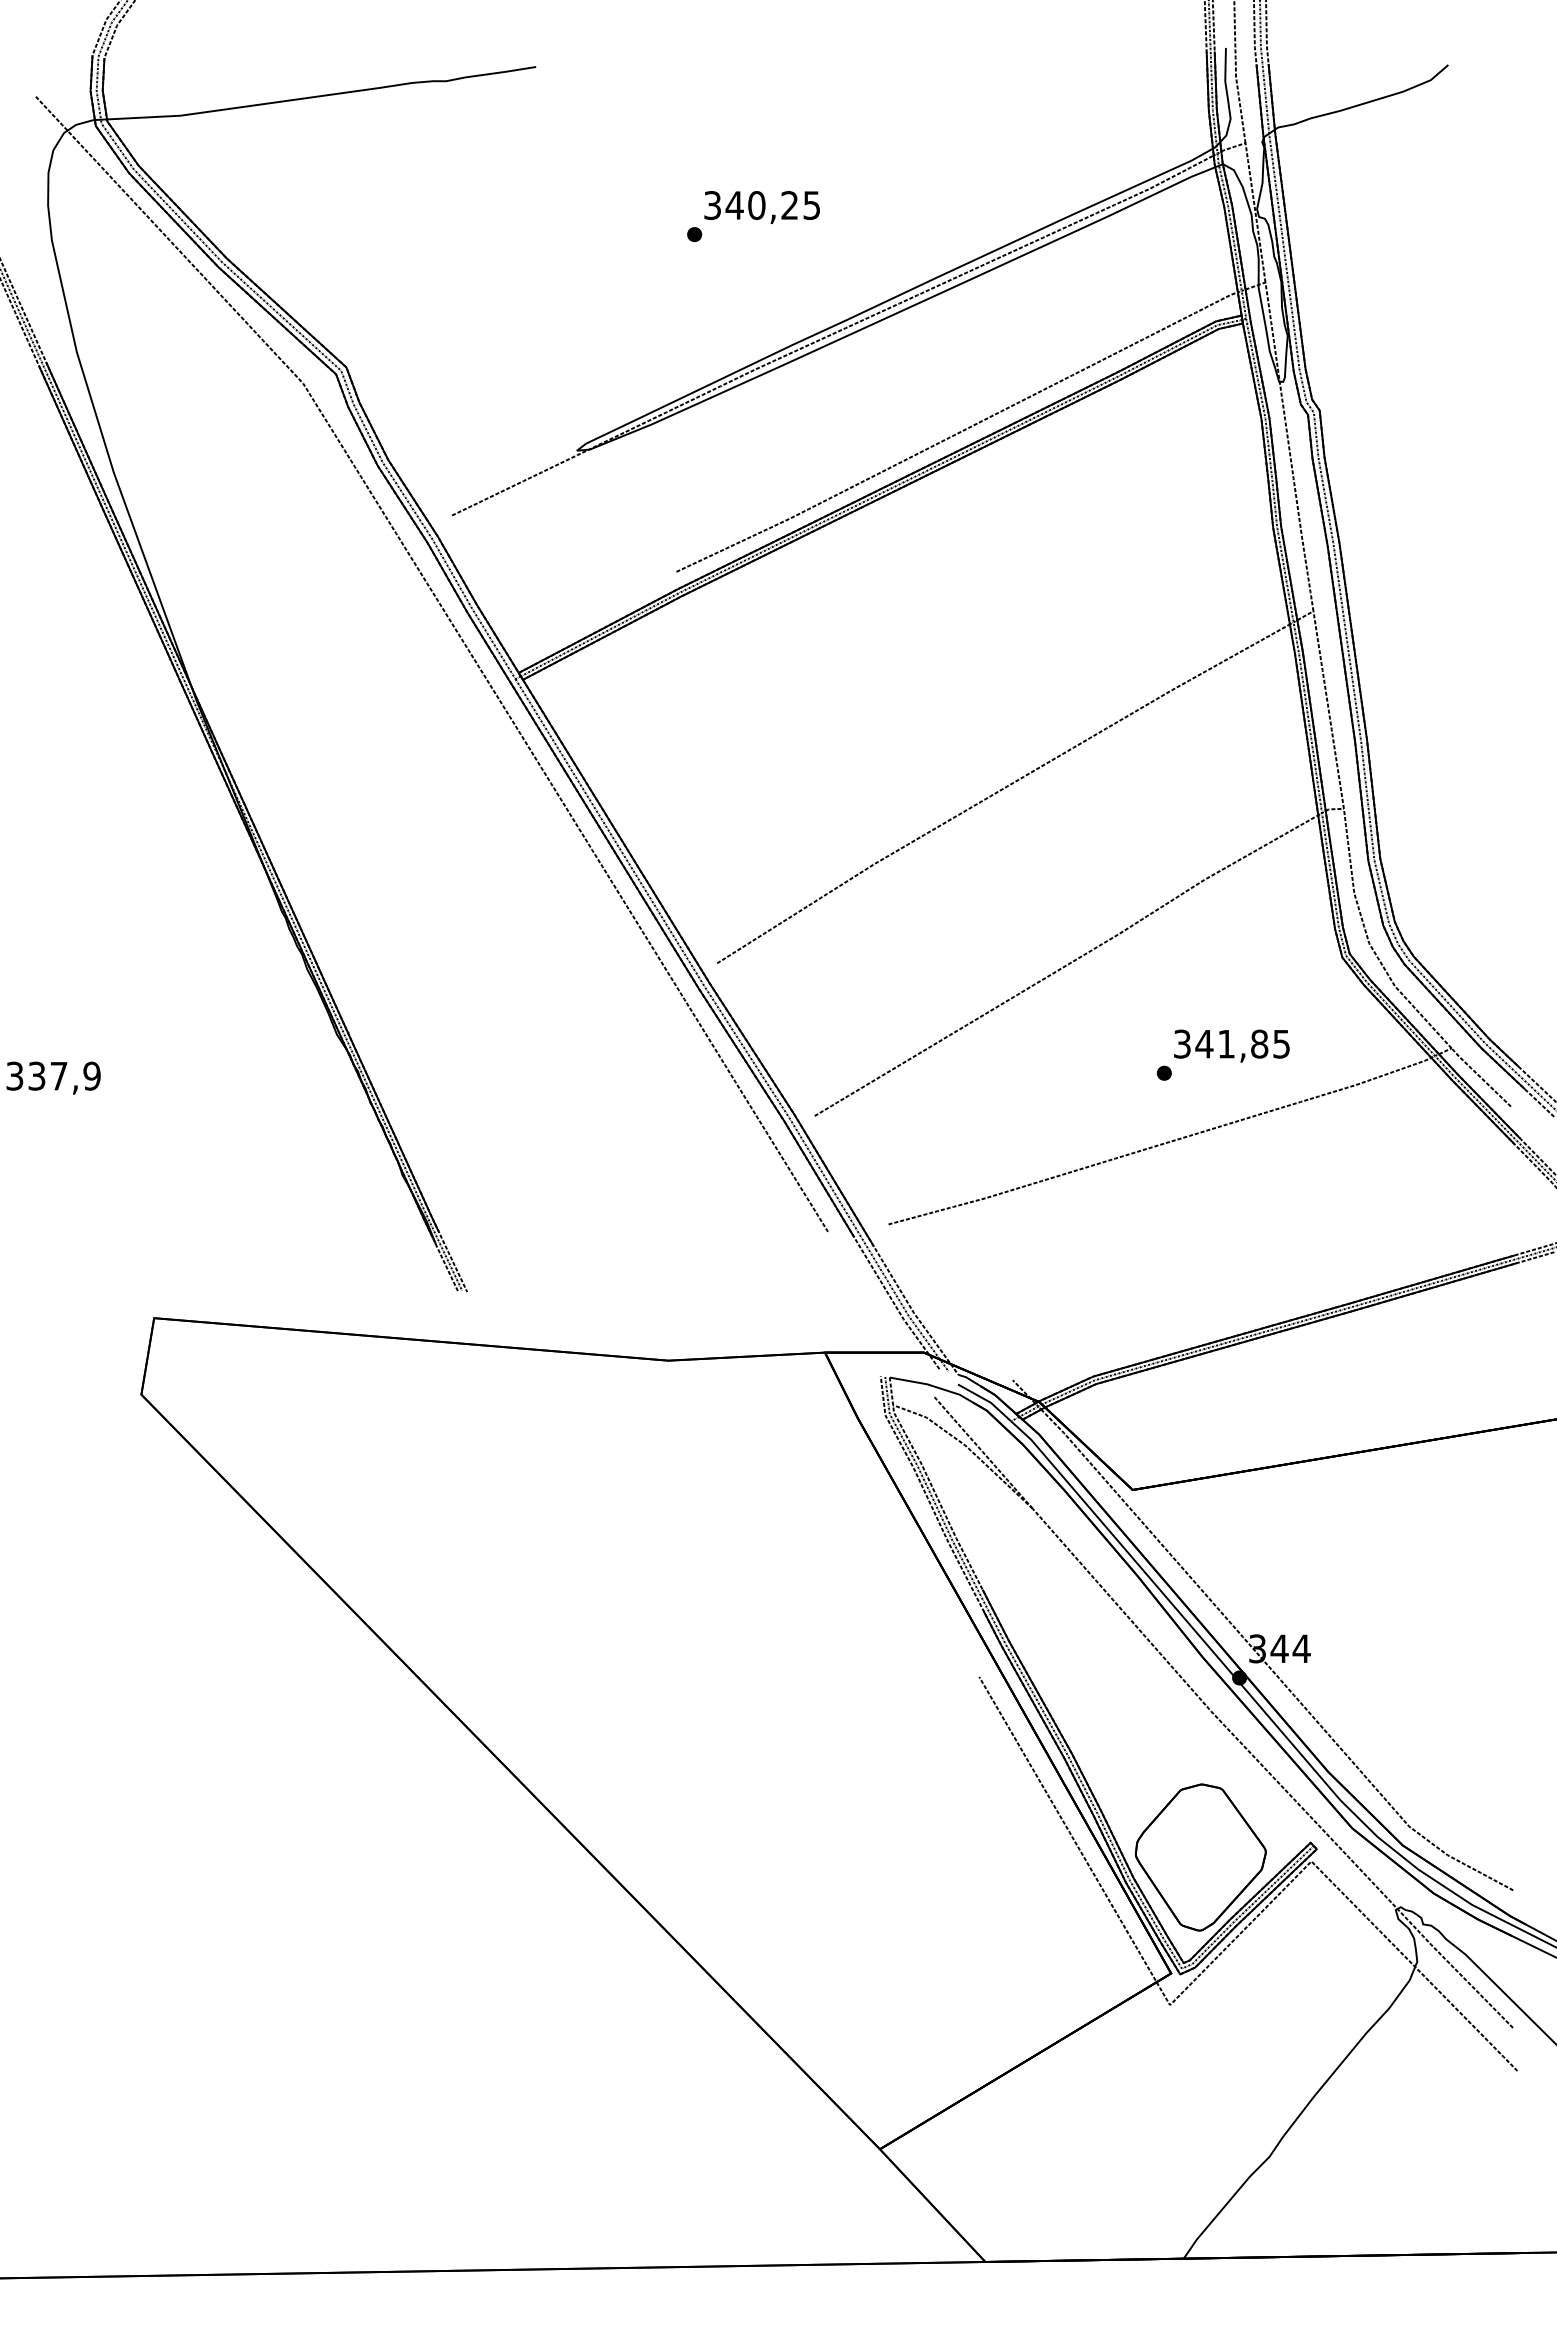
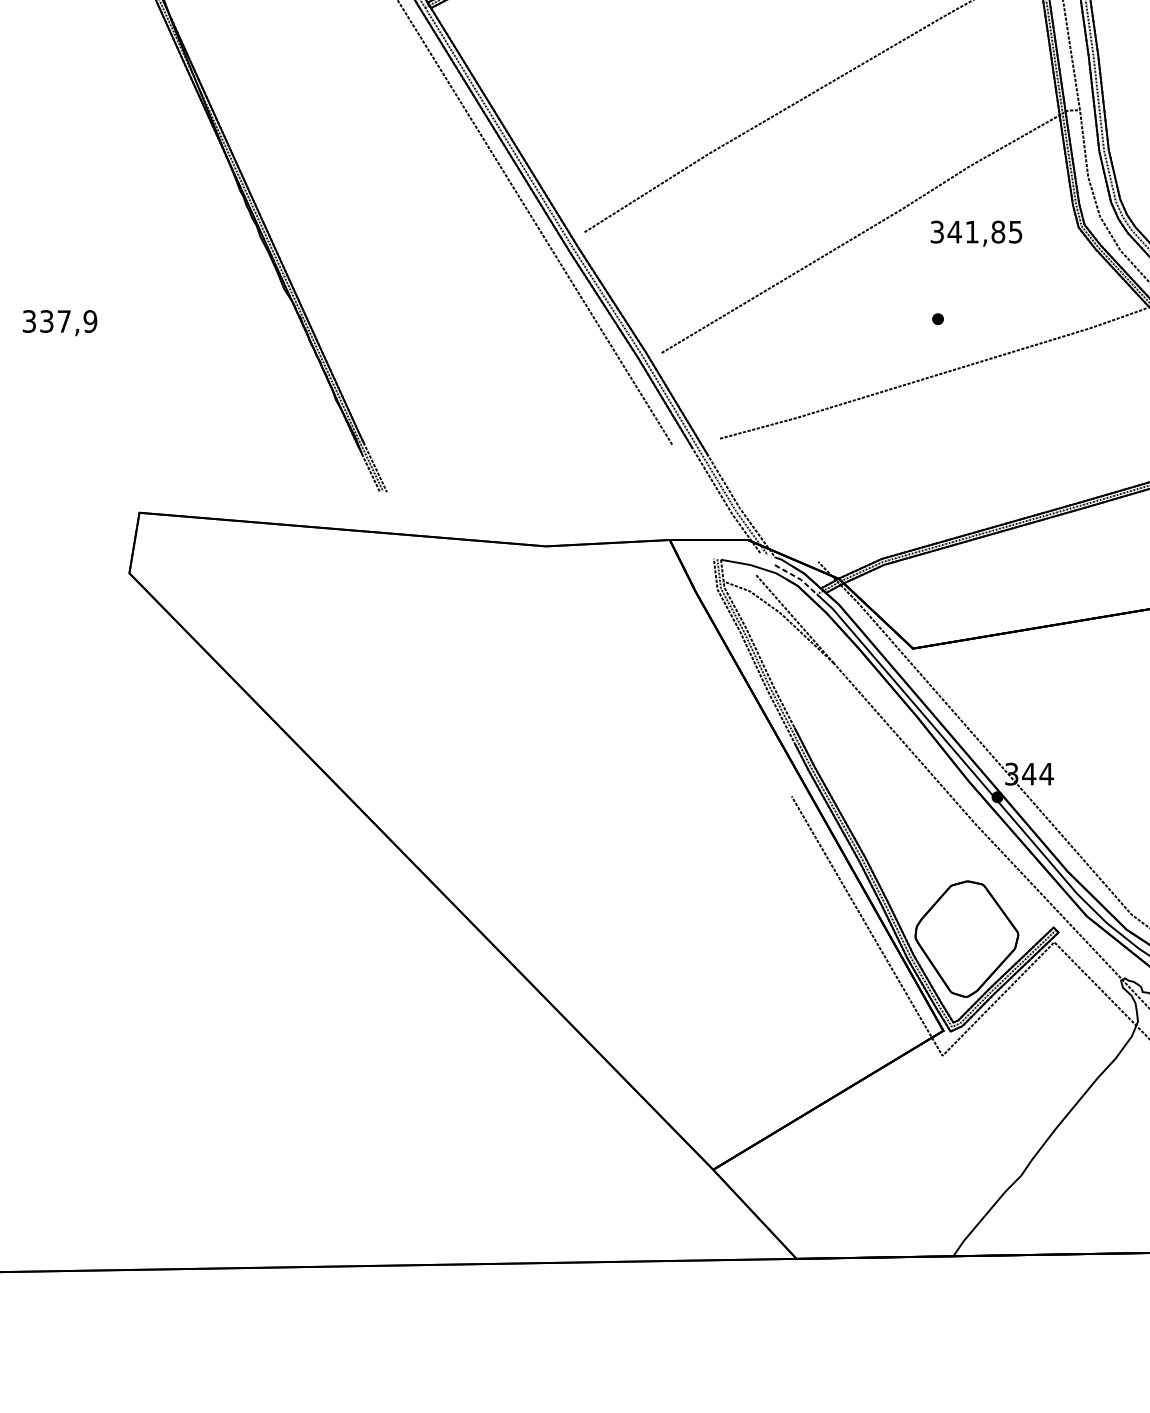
text: (1231, 1045) -> (976, 233), moved
line: (987, 1400) -> (798, 577), solid -> dashed

